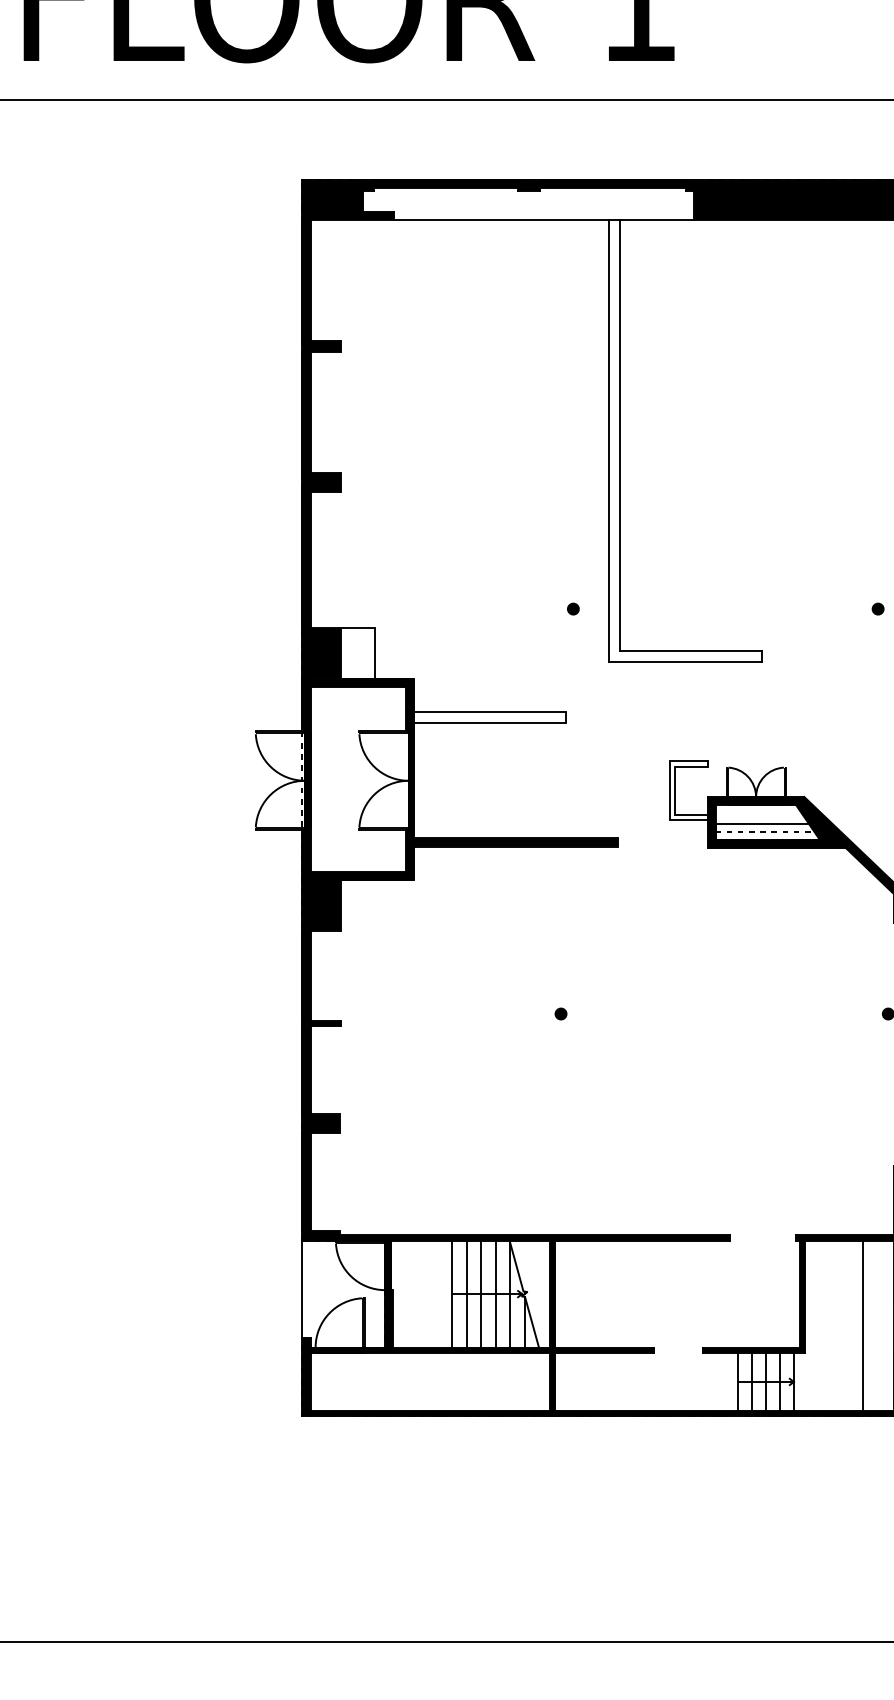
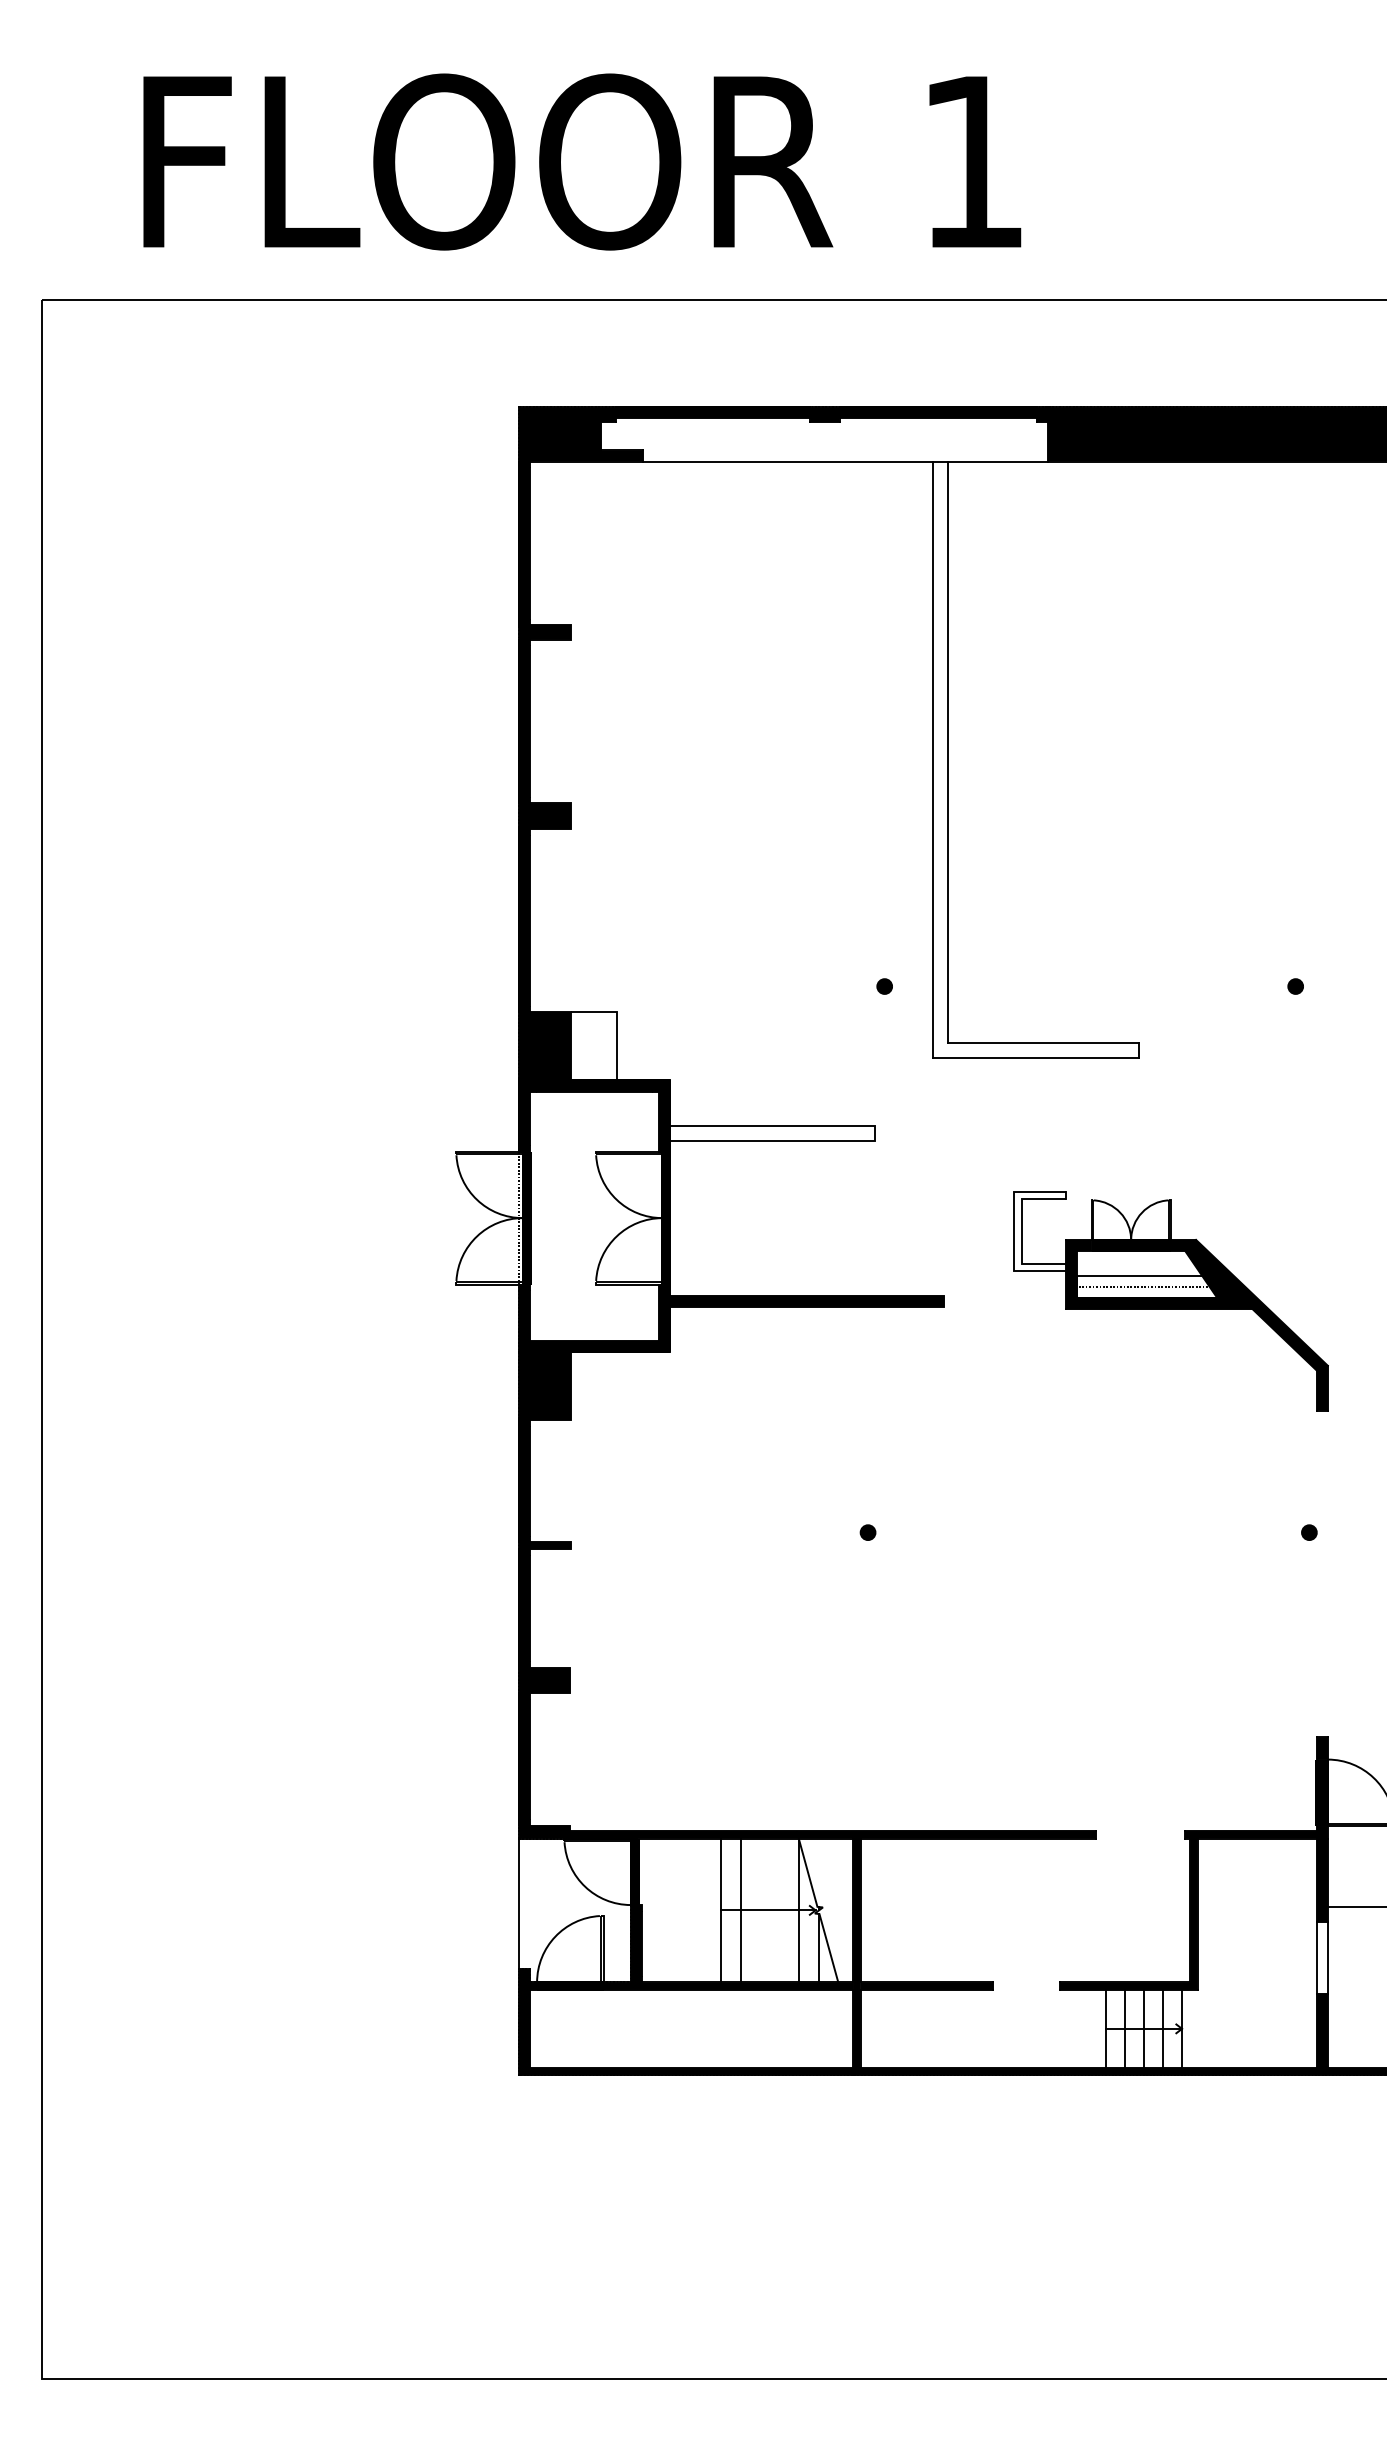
line: (481, 1294) -> (760, 1910), removed
line: (495, 1294) -> (779, 1910), removed
line: (862, 1325) -> (1274, 1952), removed

